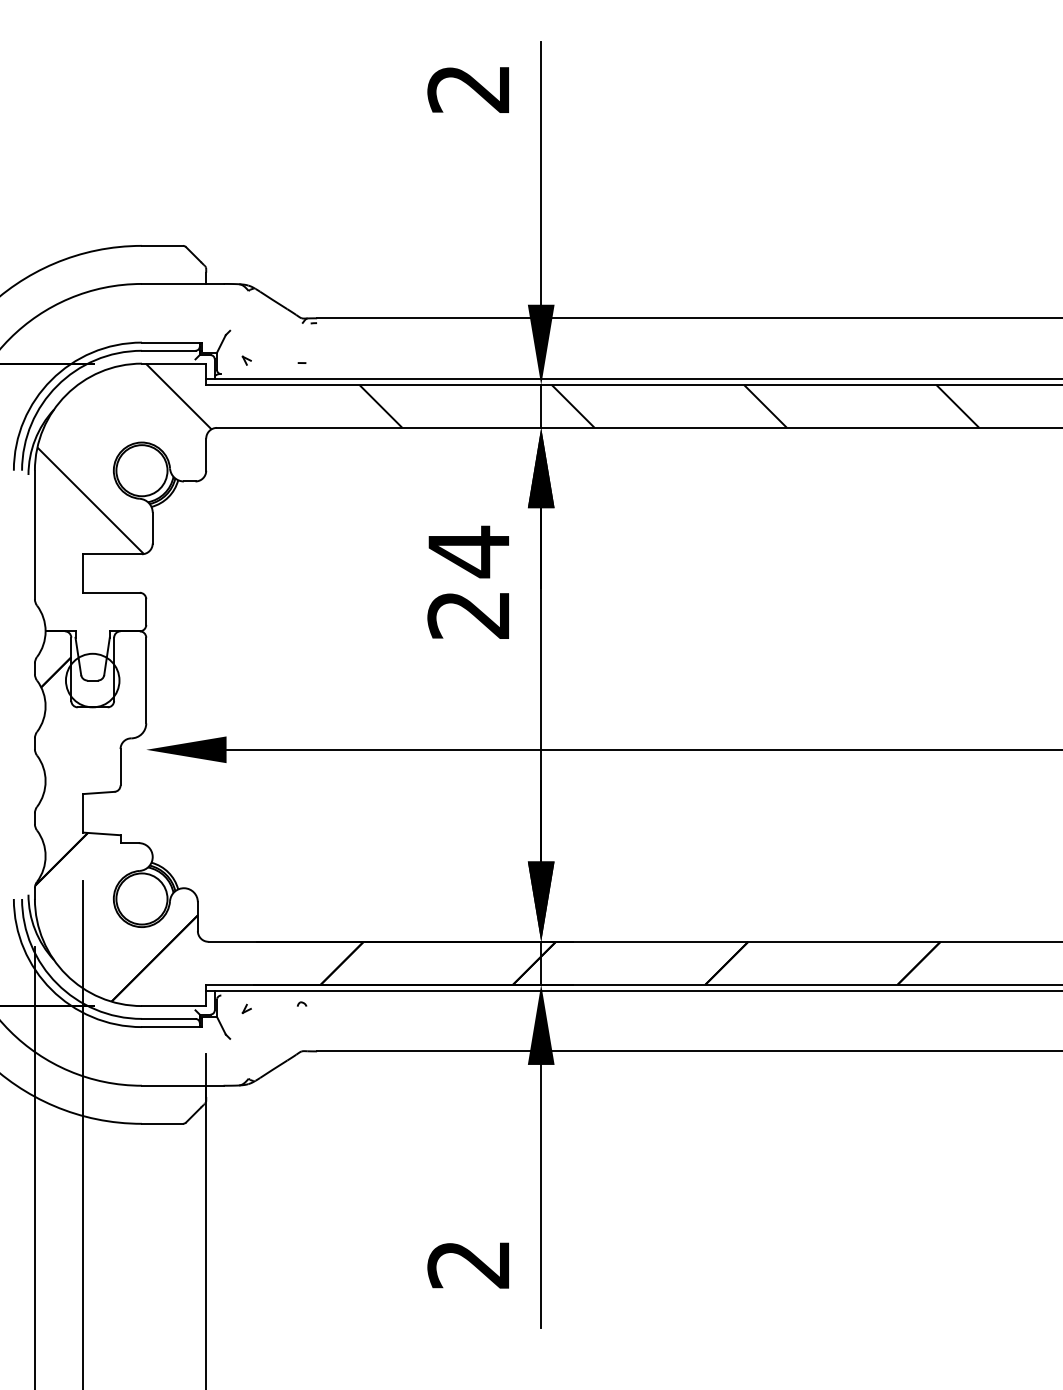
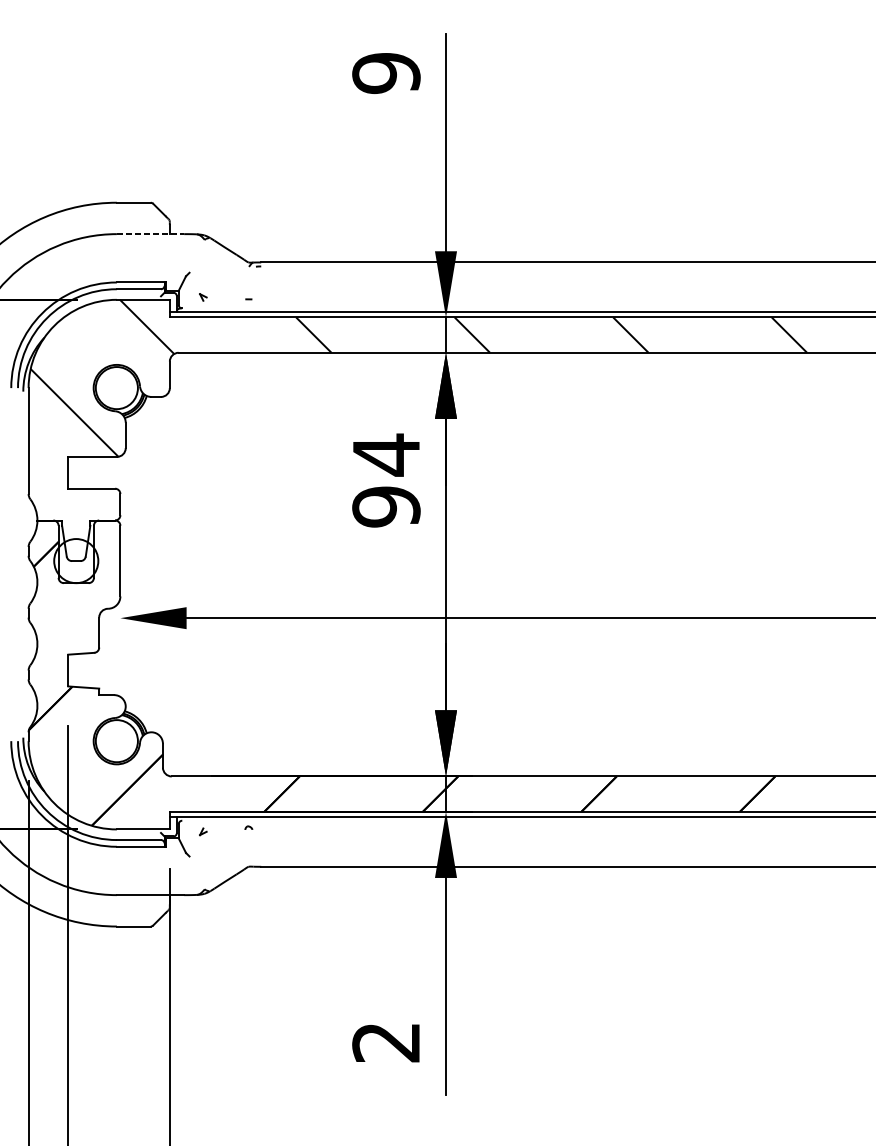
text: (468, 88) -> (386, 73), 2 -> 9
line: (182, 283) -> (150, 233), solid -> dashed
text: (468, 614) -> (386, 506), 24 -> 94

